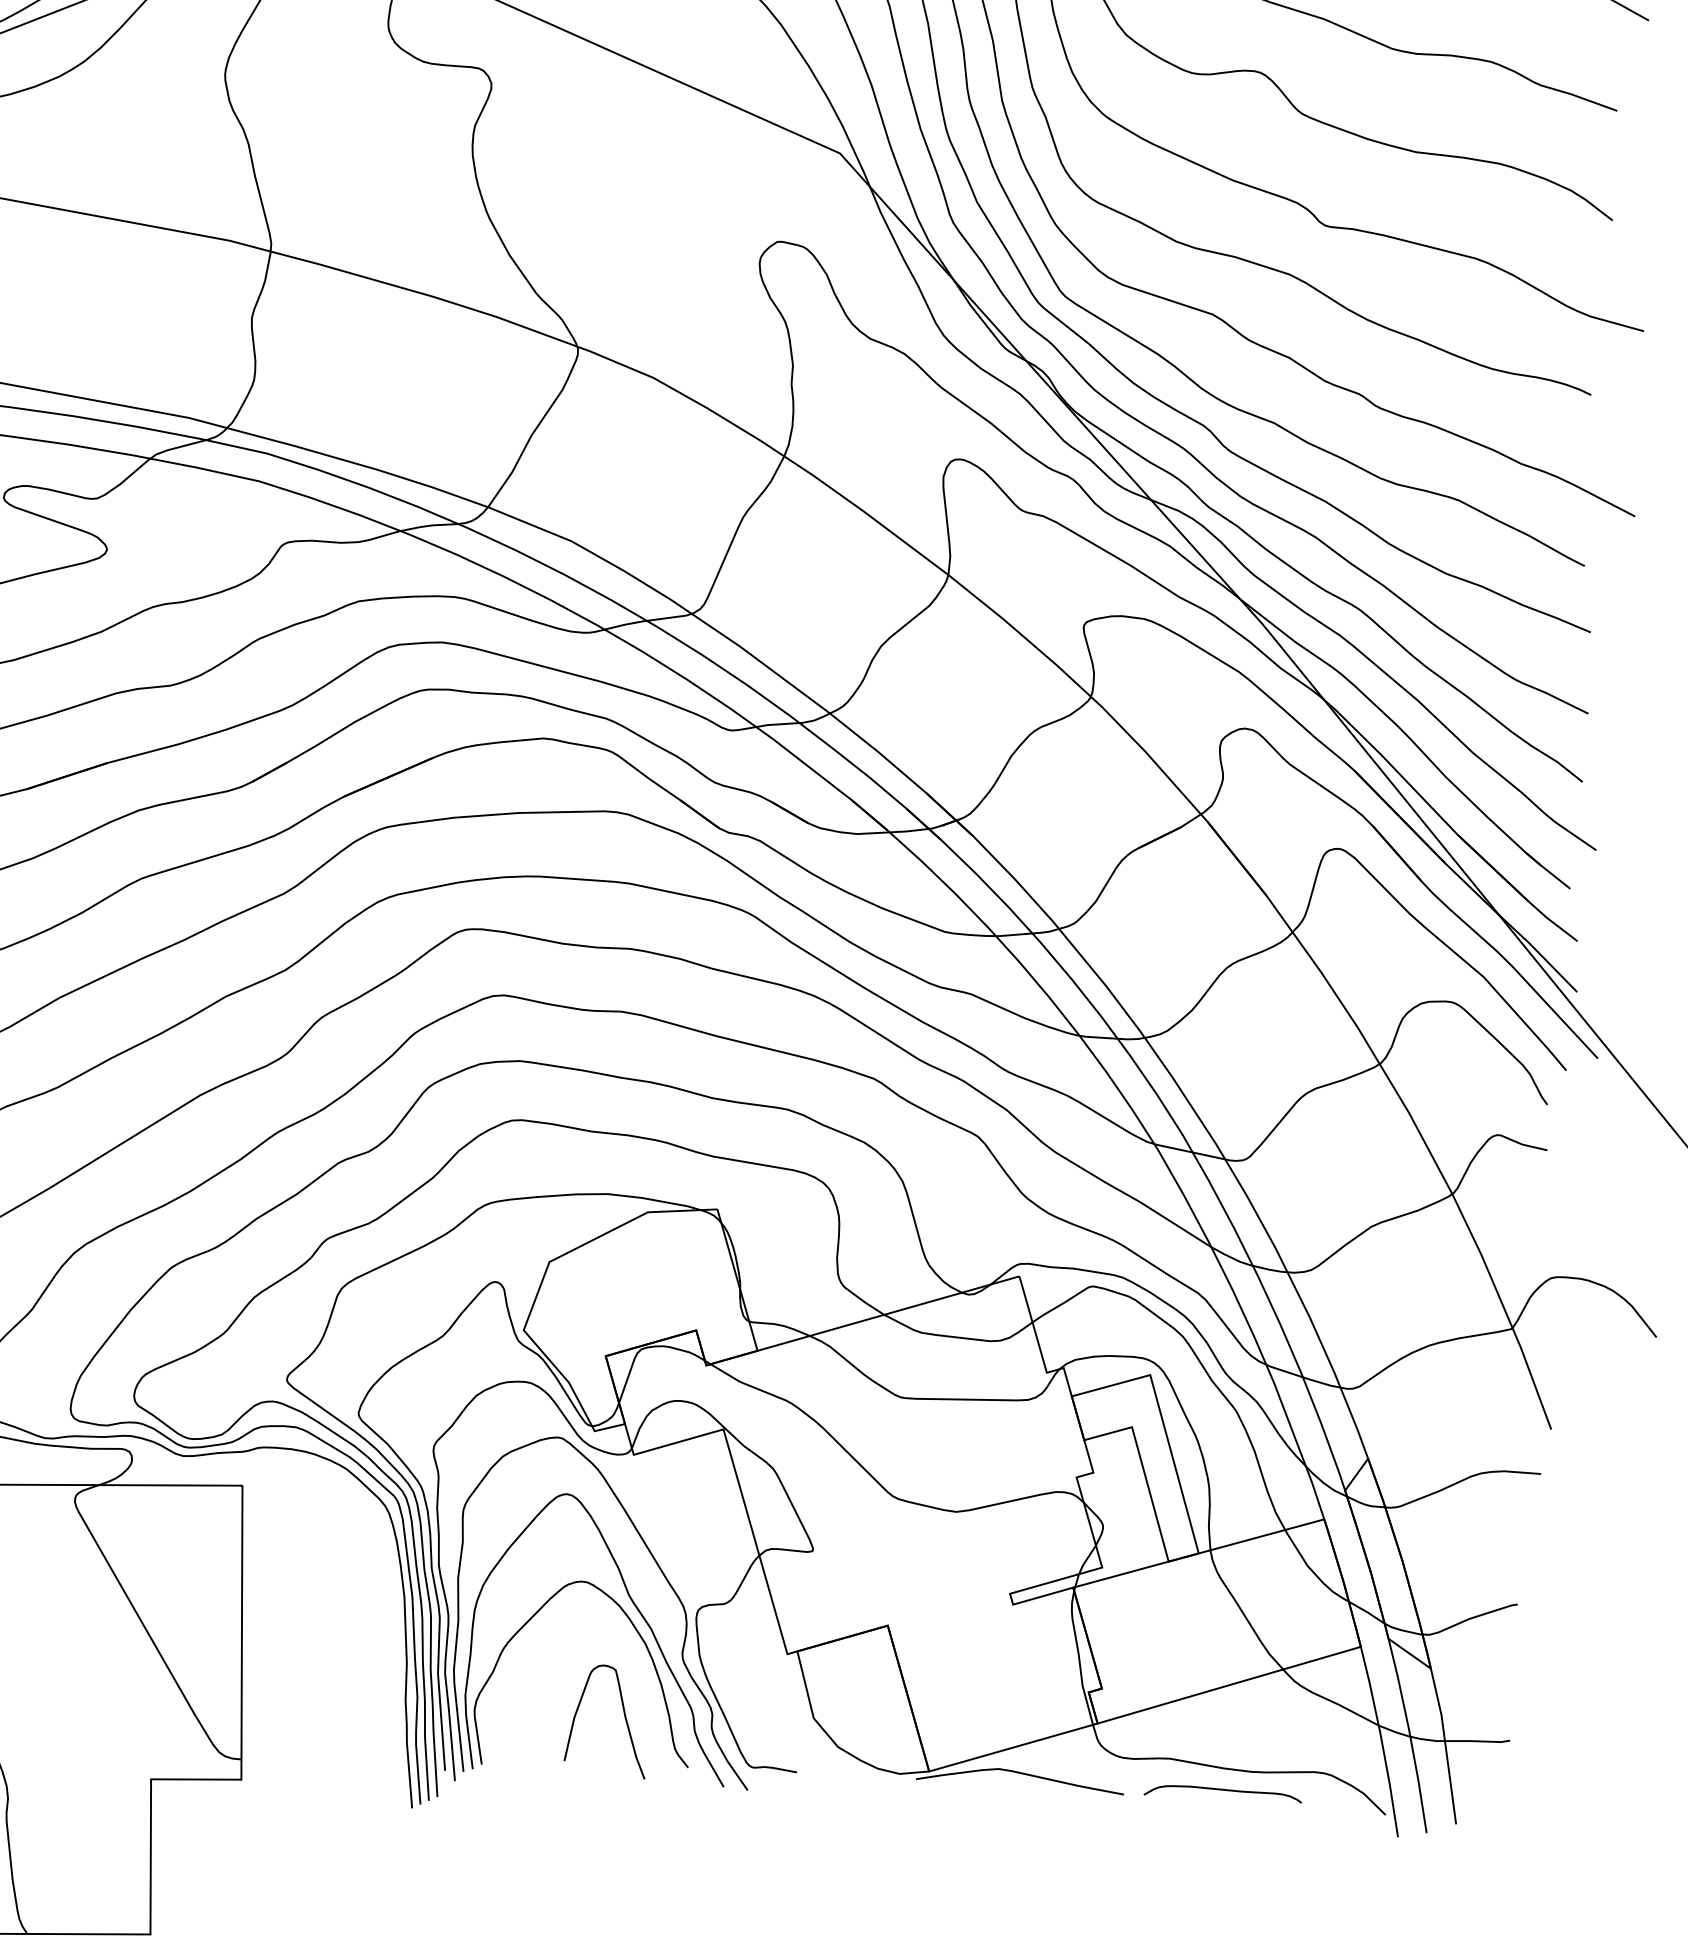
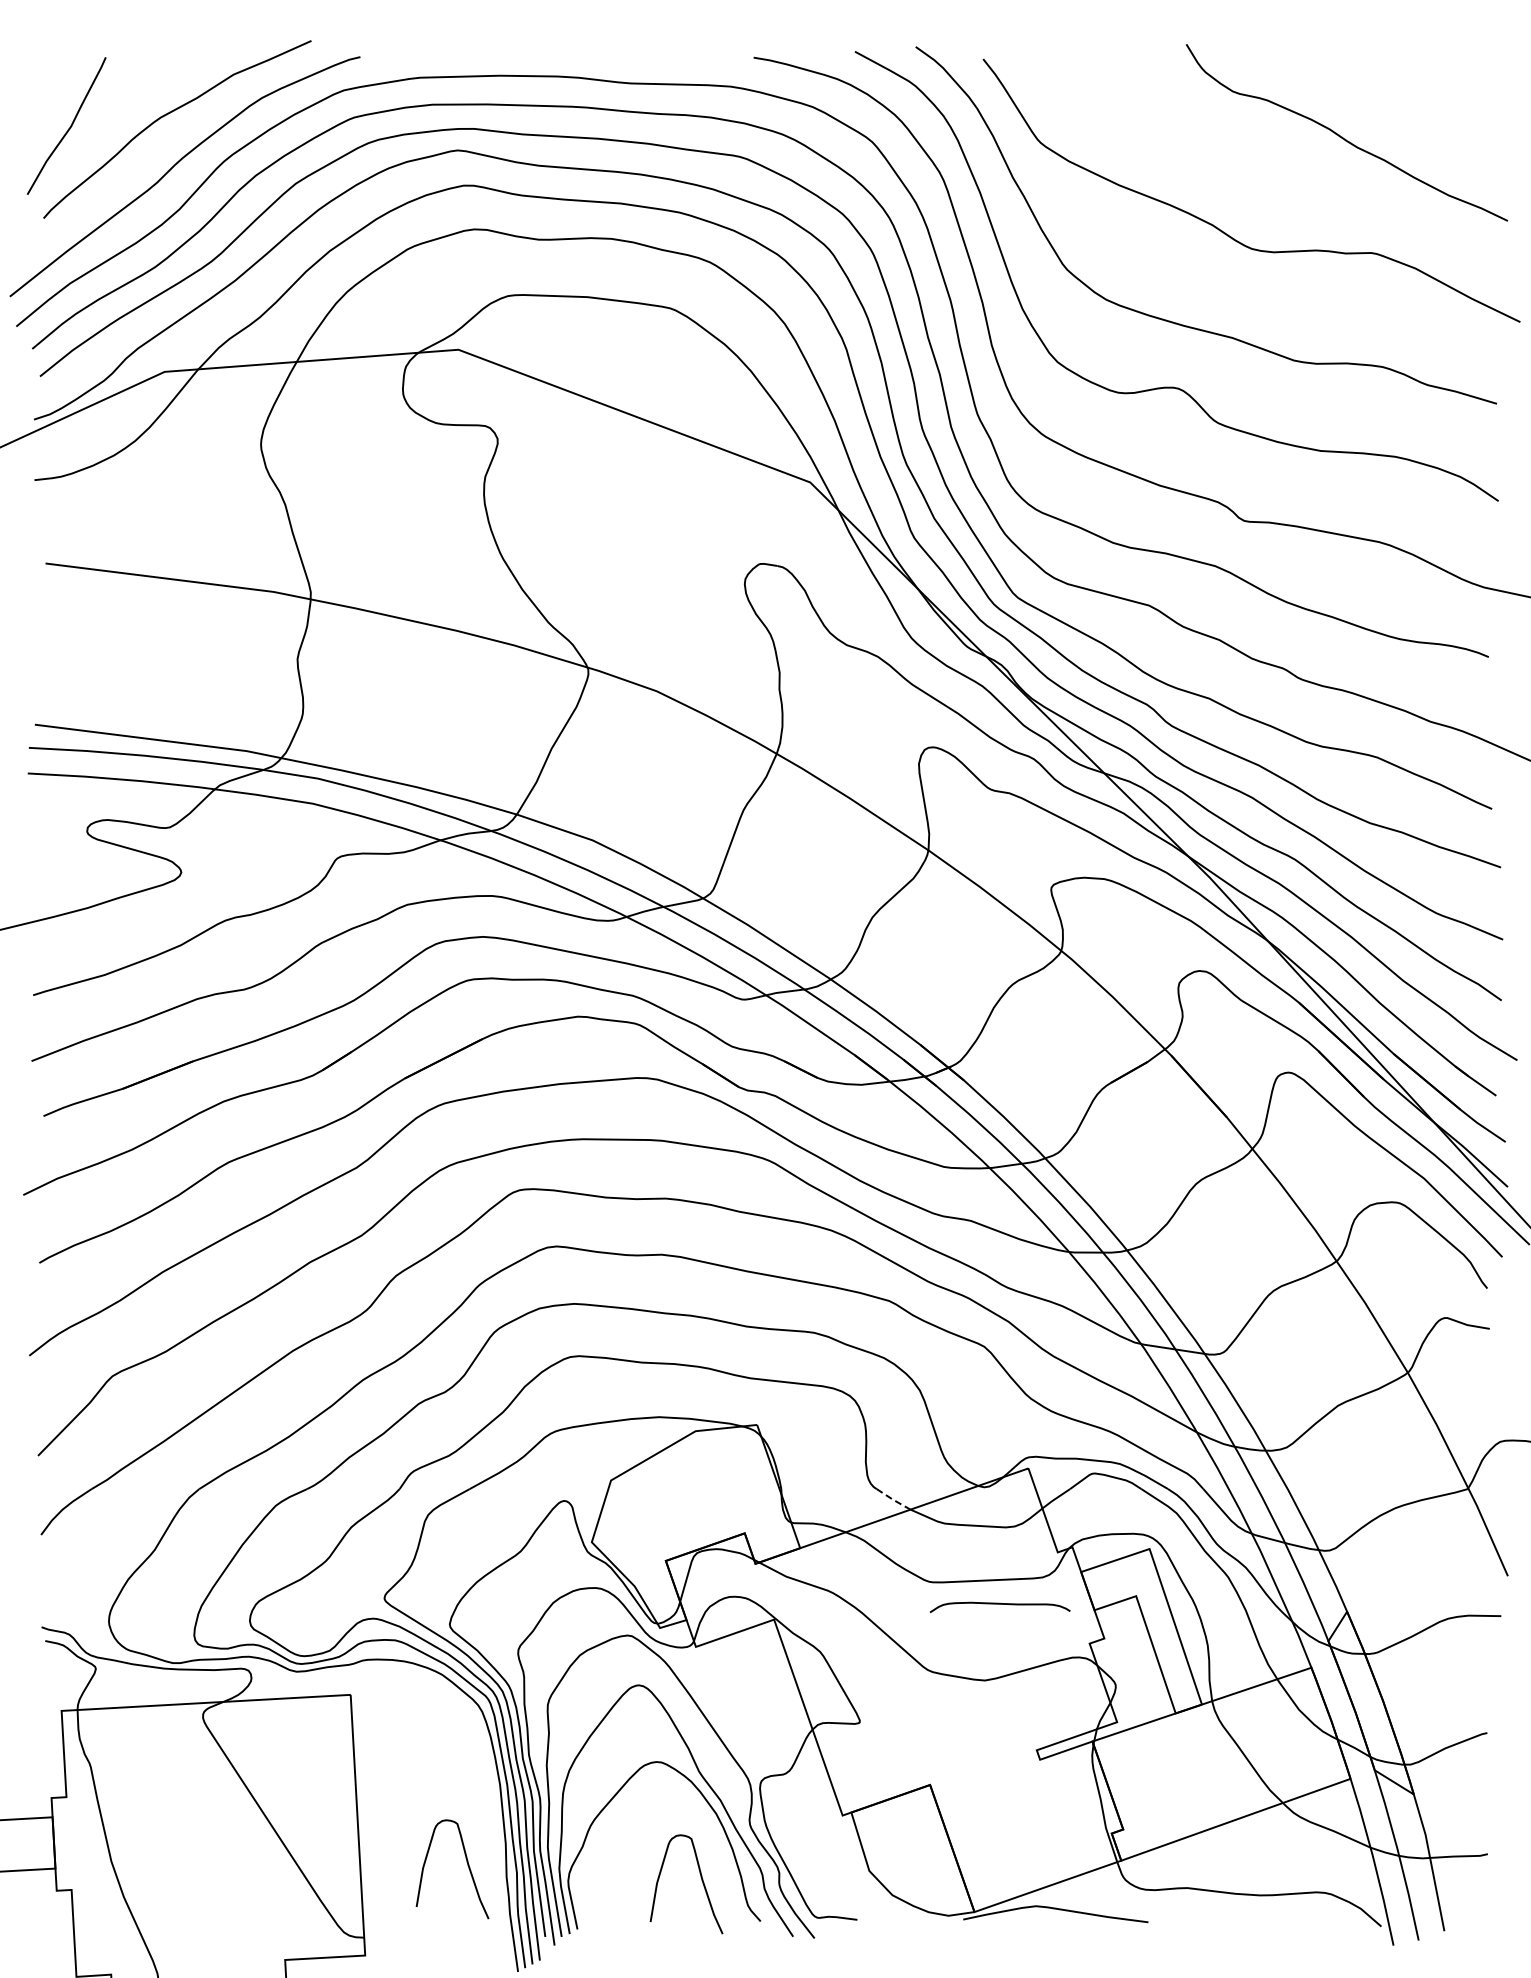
line: (865, 1302) -> (893, 1499), solid -> dashed
curve: (362, 1685) -> (467, 1865), added
curve: (1222, 1790) -> (999, 1604), moved

